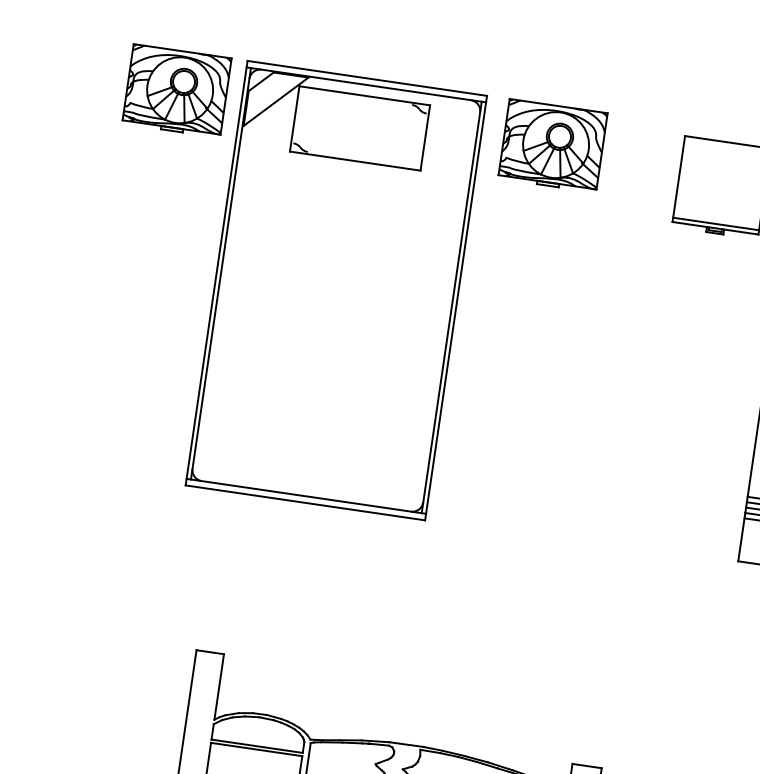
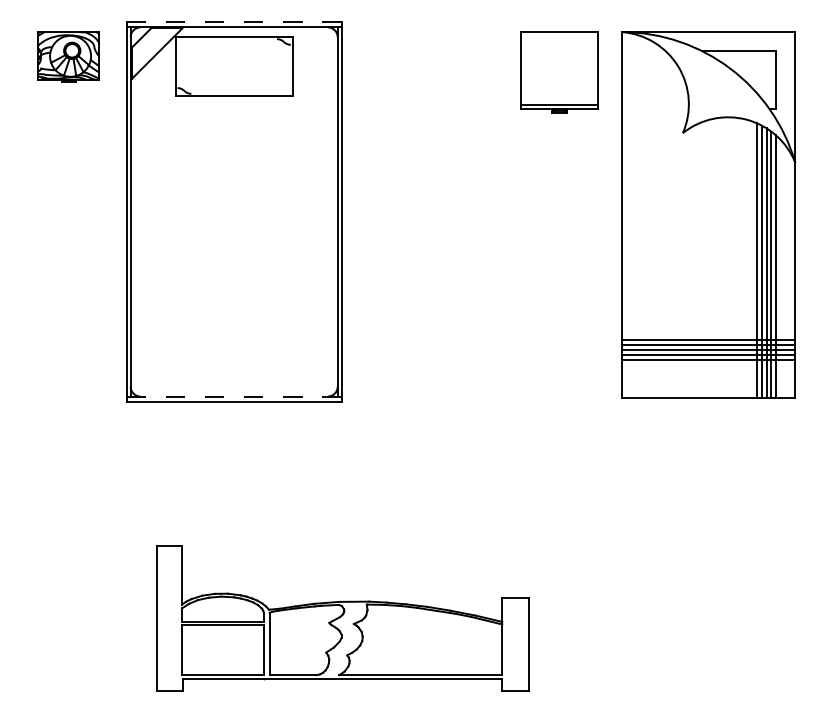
line: (366, 78) -> (233, 21), solid -> dashed
part: (176, 90) -> (68, 56), size x0.7
part: (552, 145) -> (405, 56), removed
line: (306, 496) -> (234, 396), solid -> dashed

